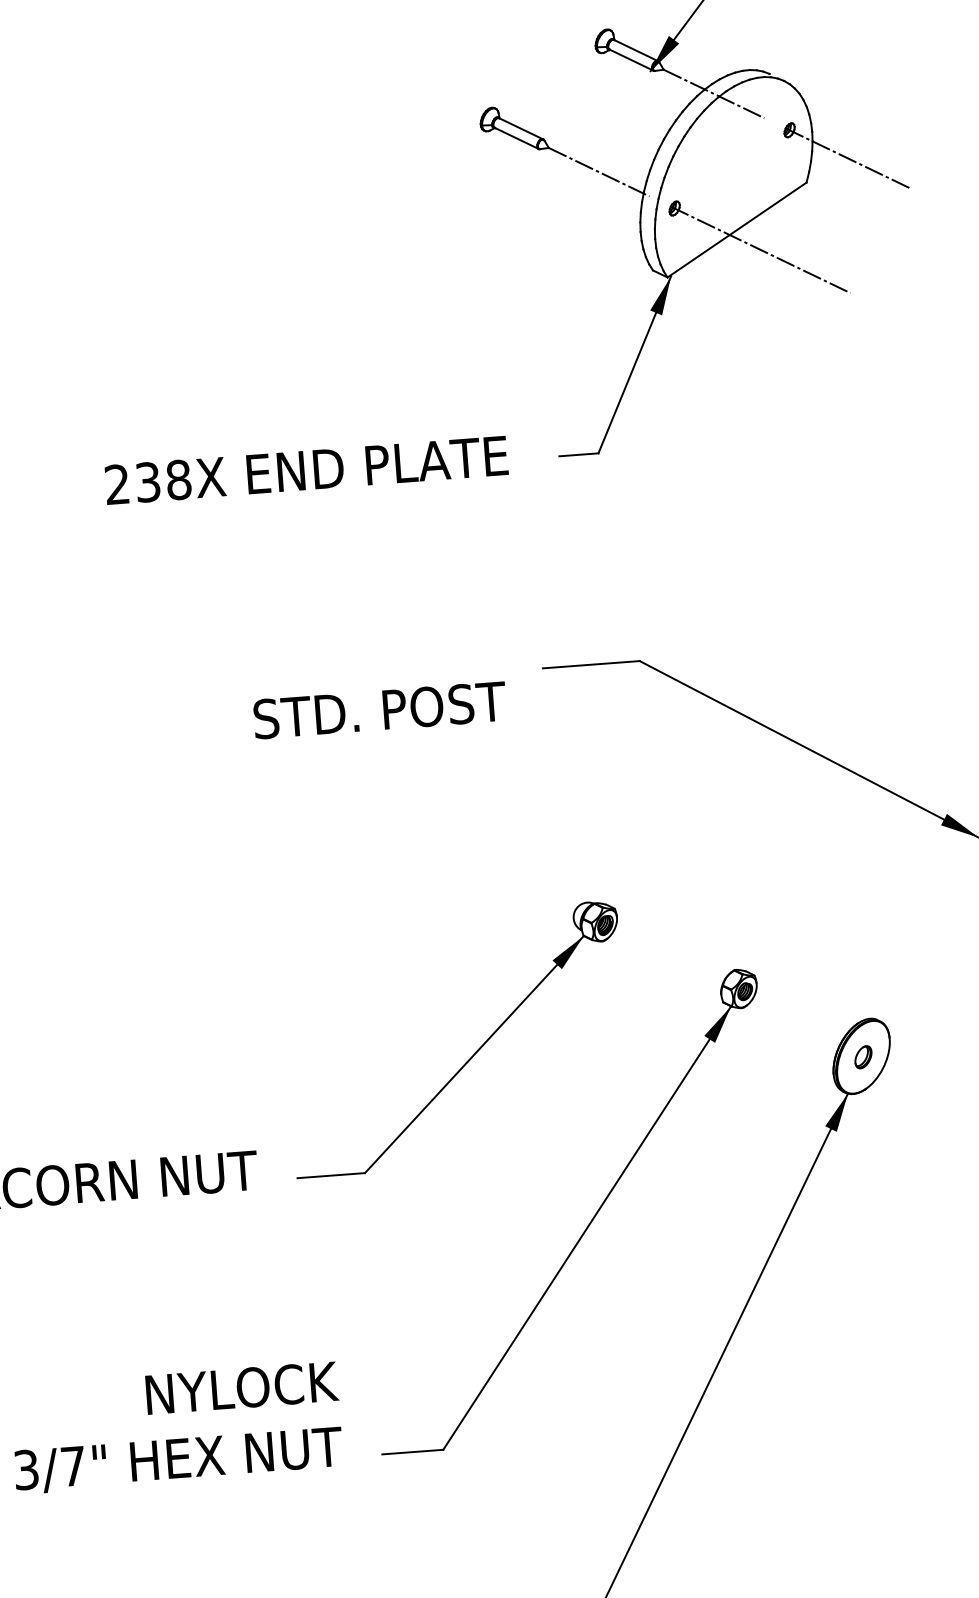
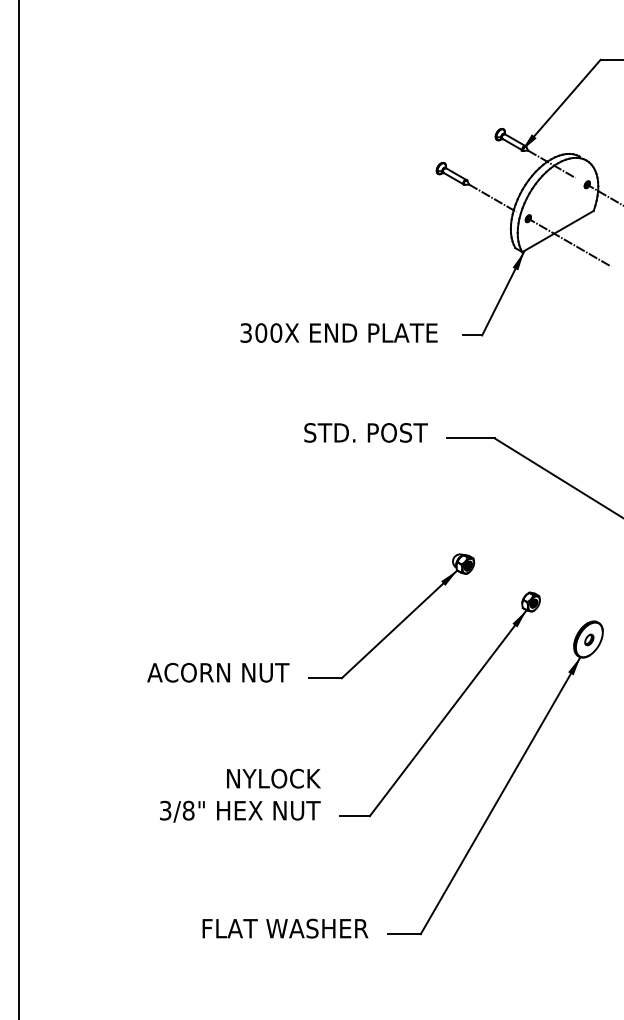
text: (148, 481) -> (261, 332), 238X -> 300X
text: (378, 709) -> (365, 432), moved
text: (73, 1466) -> (188, 810), 3/7" -> 3/8"

